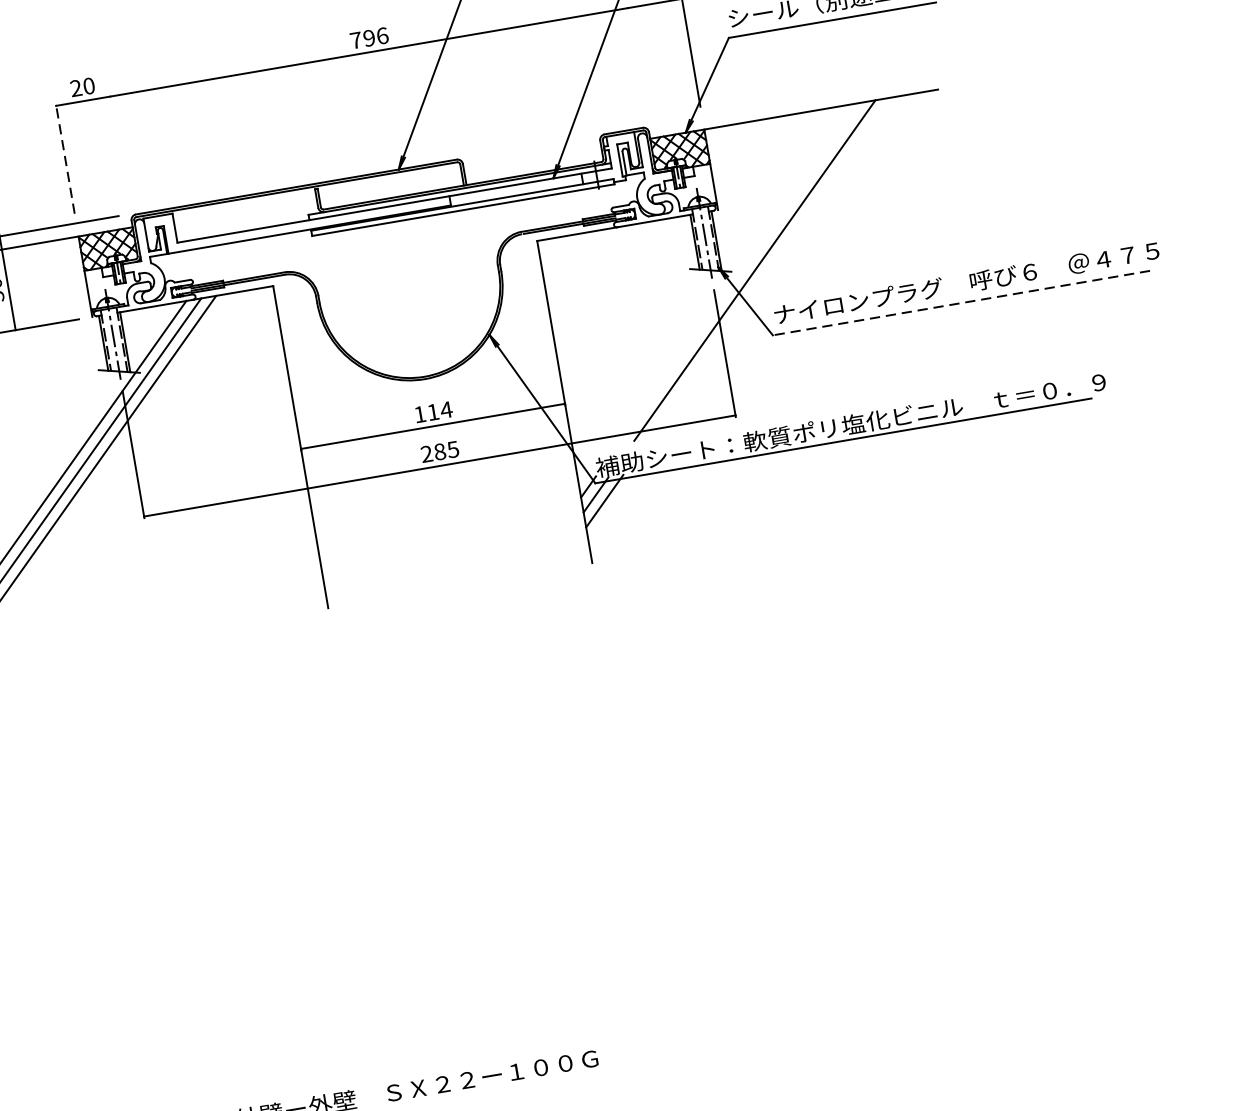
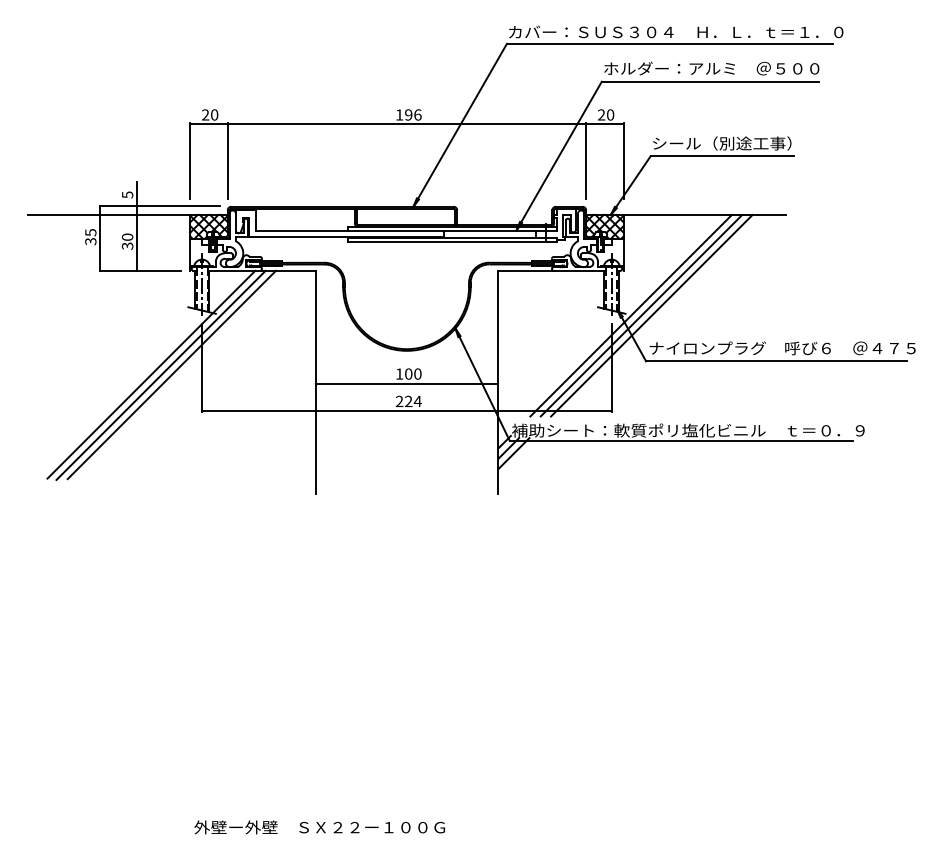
text: (355, 39) -> (399, 114), 796 -> 196
line: (637, 61) -> (586, 161), added
line: (119, 150) -> (227, 161), added
line: (65, 159) -> (190, 161), dashed -> solid
line: (769, 267) -> (651, 315), added
line: (738, 272) -> (630, 315), added
line: (961, 303) -> (776, 361), dashed -> solid
text: (440, 410) -> (413, 373), 114 -> 100
text: (446, 450) -> (413, 401), 285 -> 224

